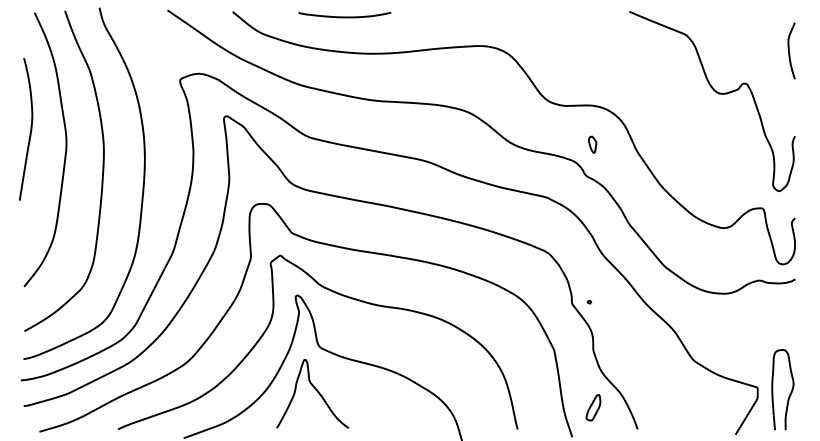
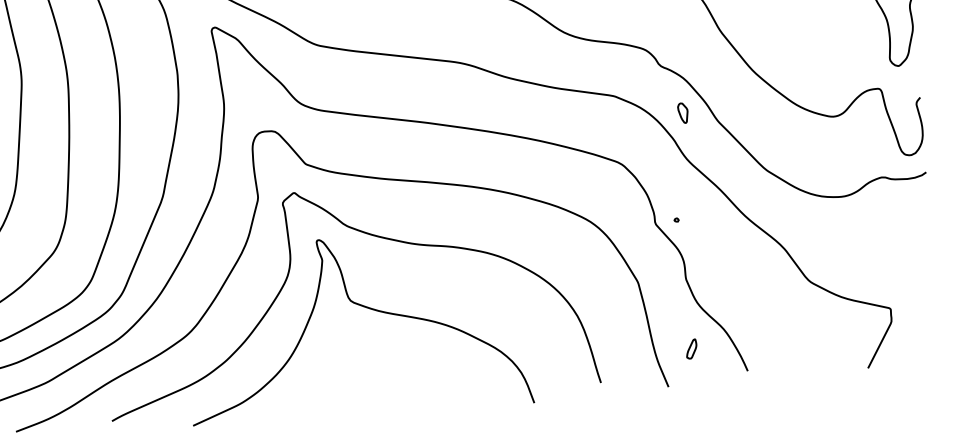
part: (592, 144) -> (682, 112), moved
curve: (315, 390) -> (349, 354), removed
part: (790, 392) -> (931, 311), removed
part: (593, 407) -> (691, 348), size x0.6

